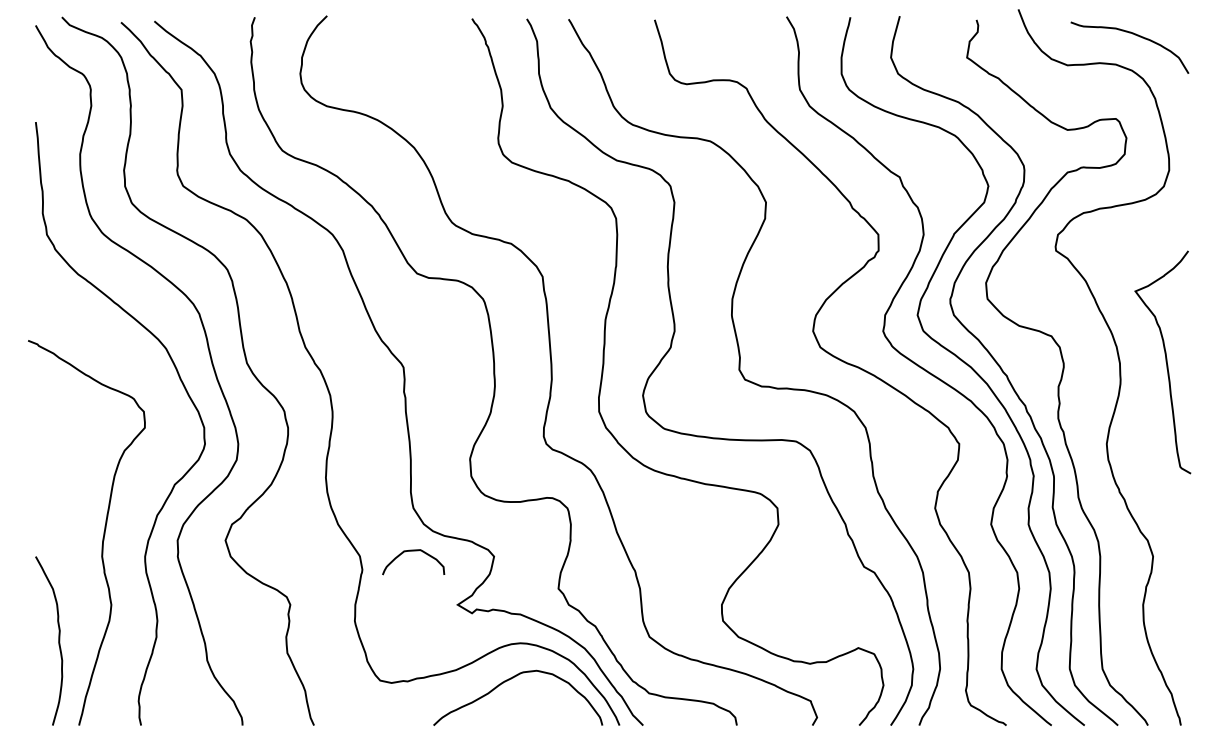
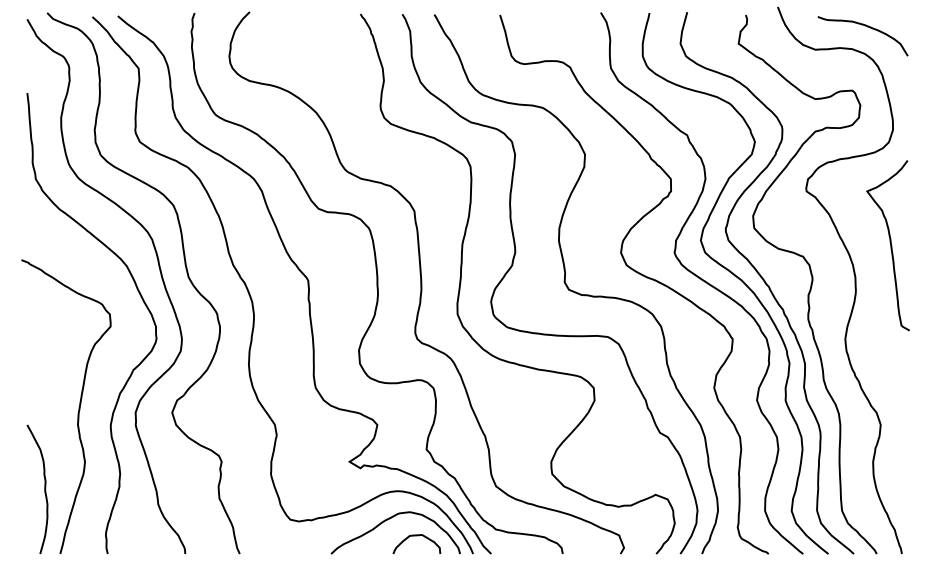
curve: (1165, 362) -> (890, 245), moved
curve: (413, 552) -> (416, 536), moved

